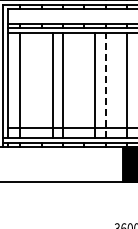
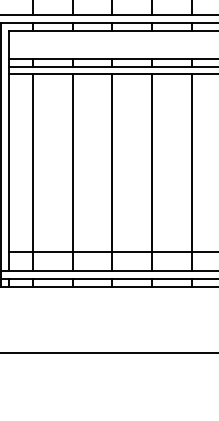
line: (52, 85) -> (72, 172), moved
line: (95, 85) -> (151, 172), moved
line: (105, 85) -> (190, 172), dashed -> solid

